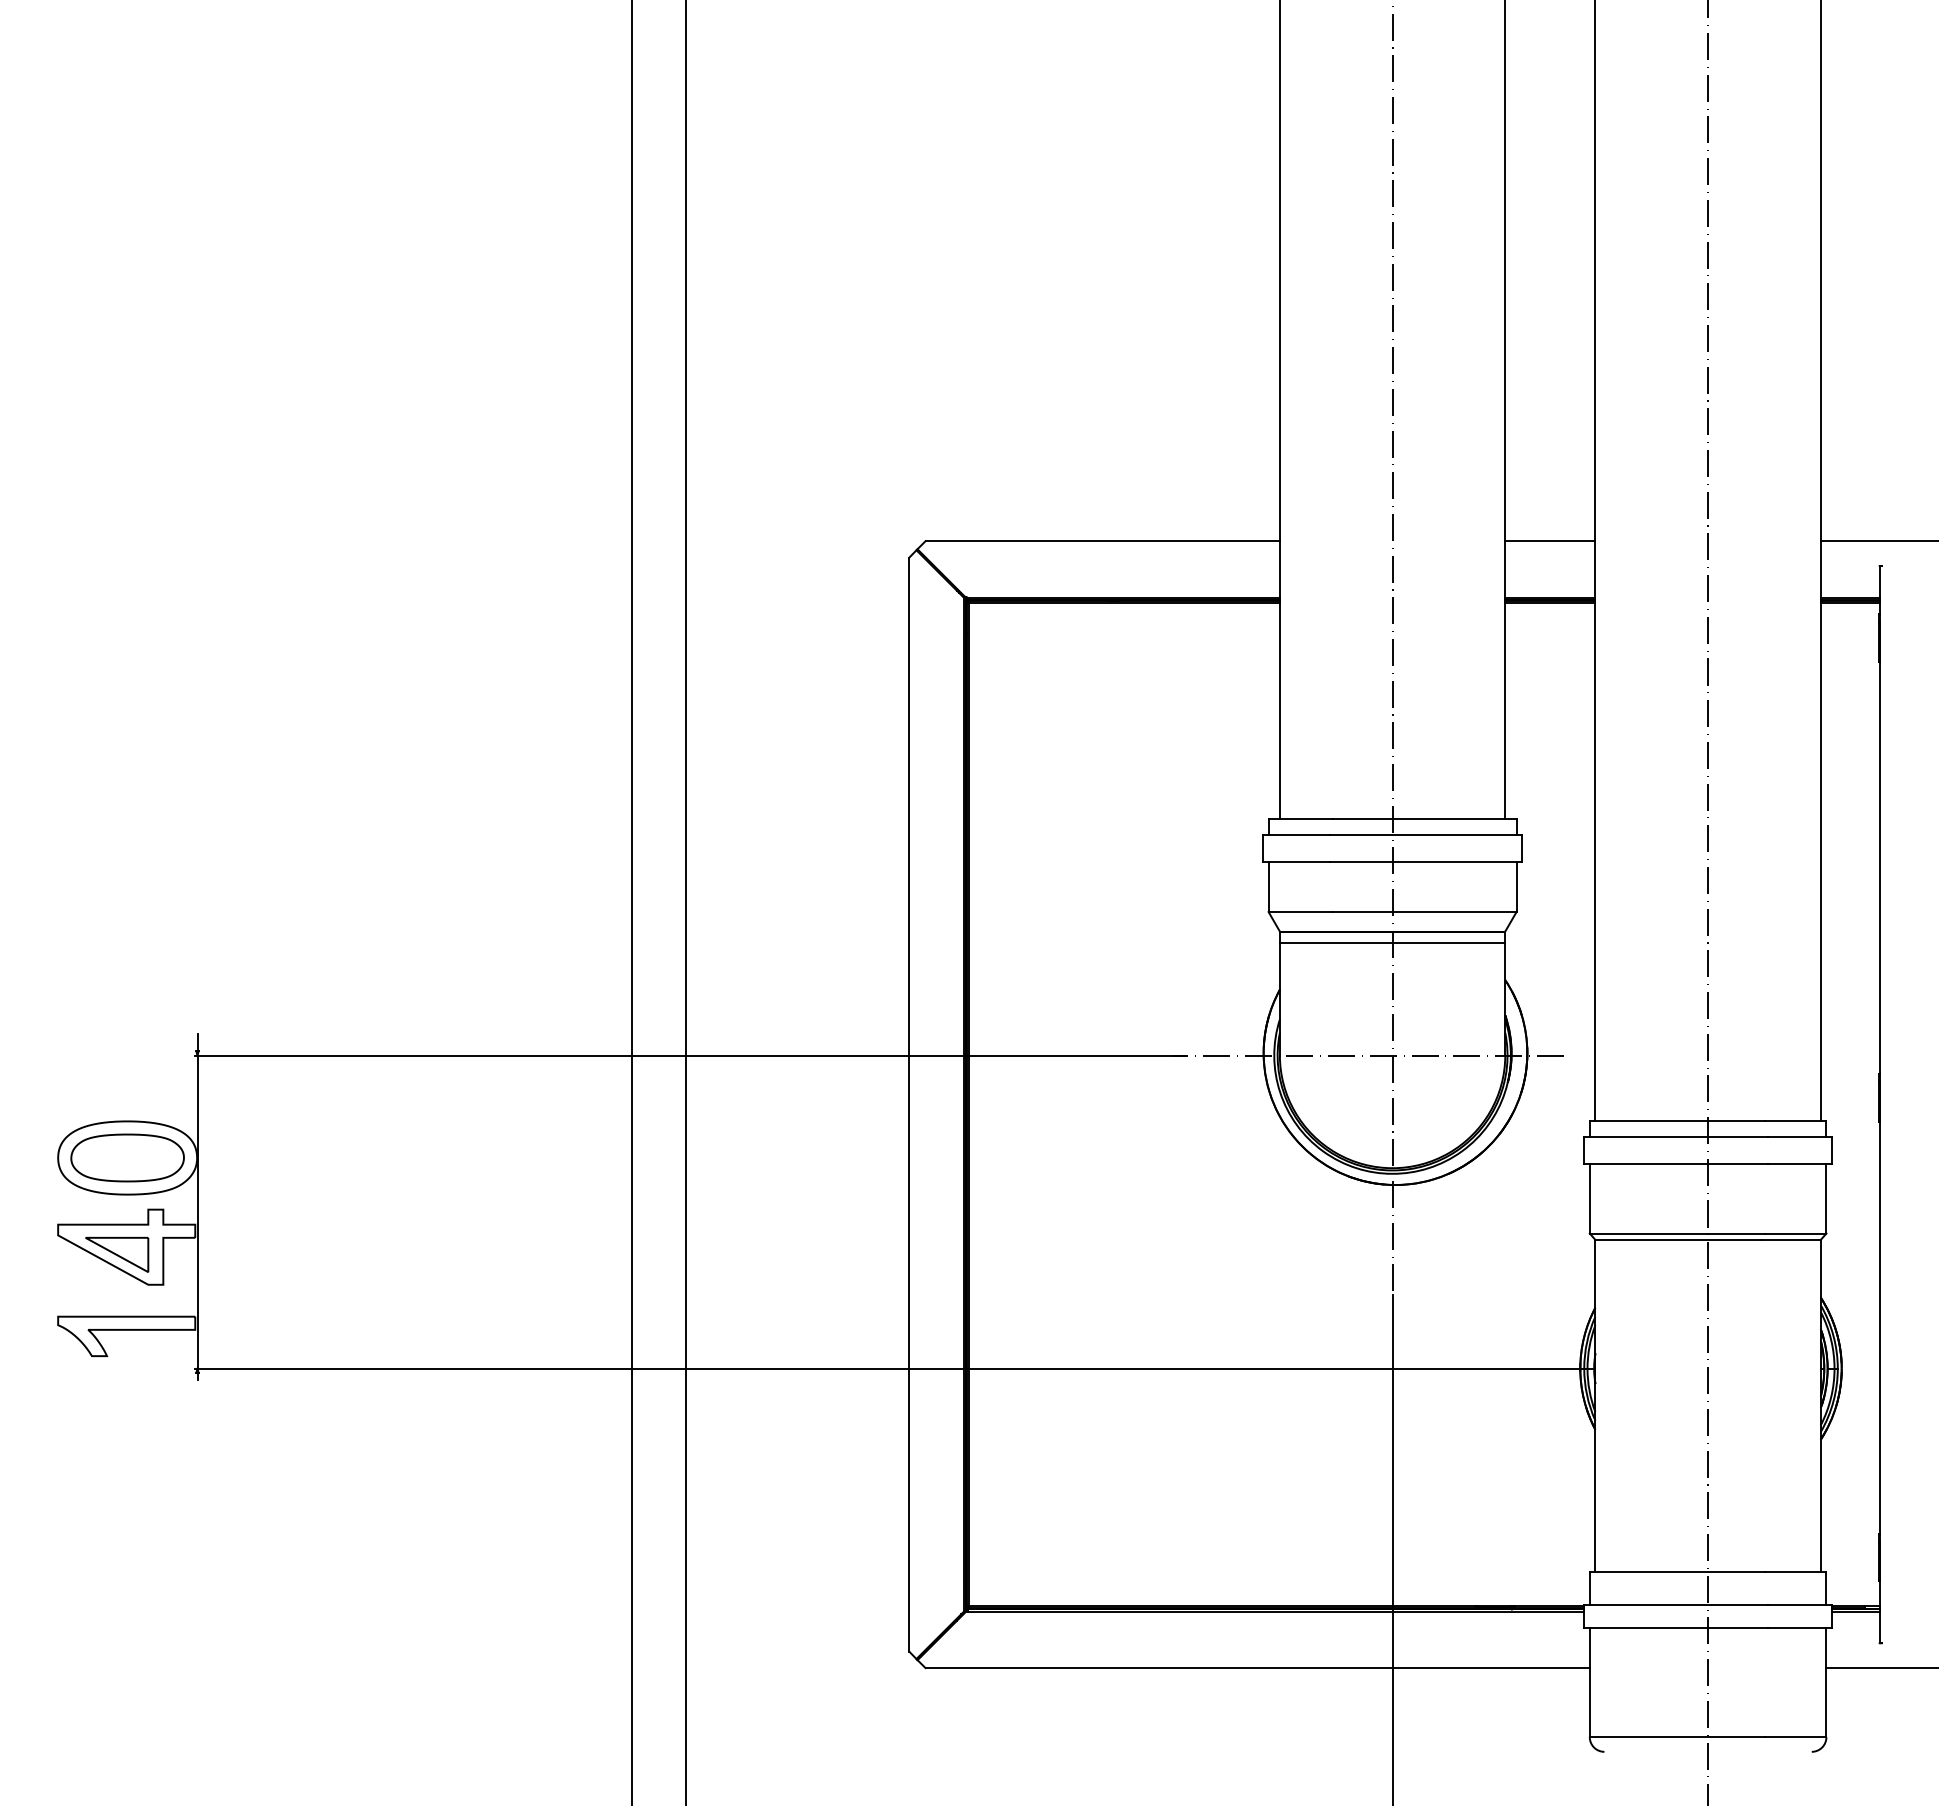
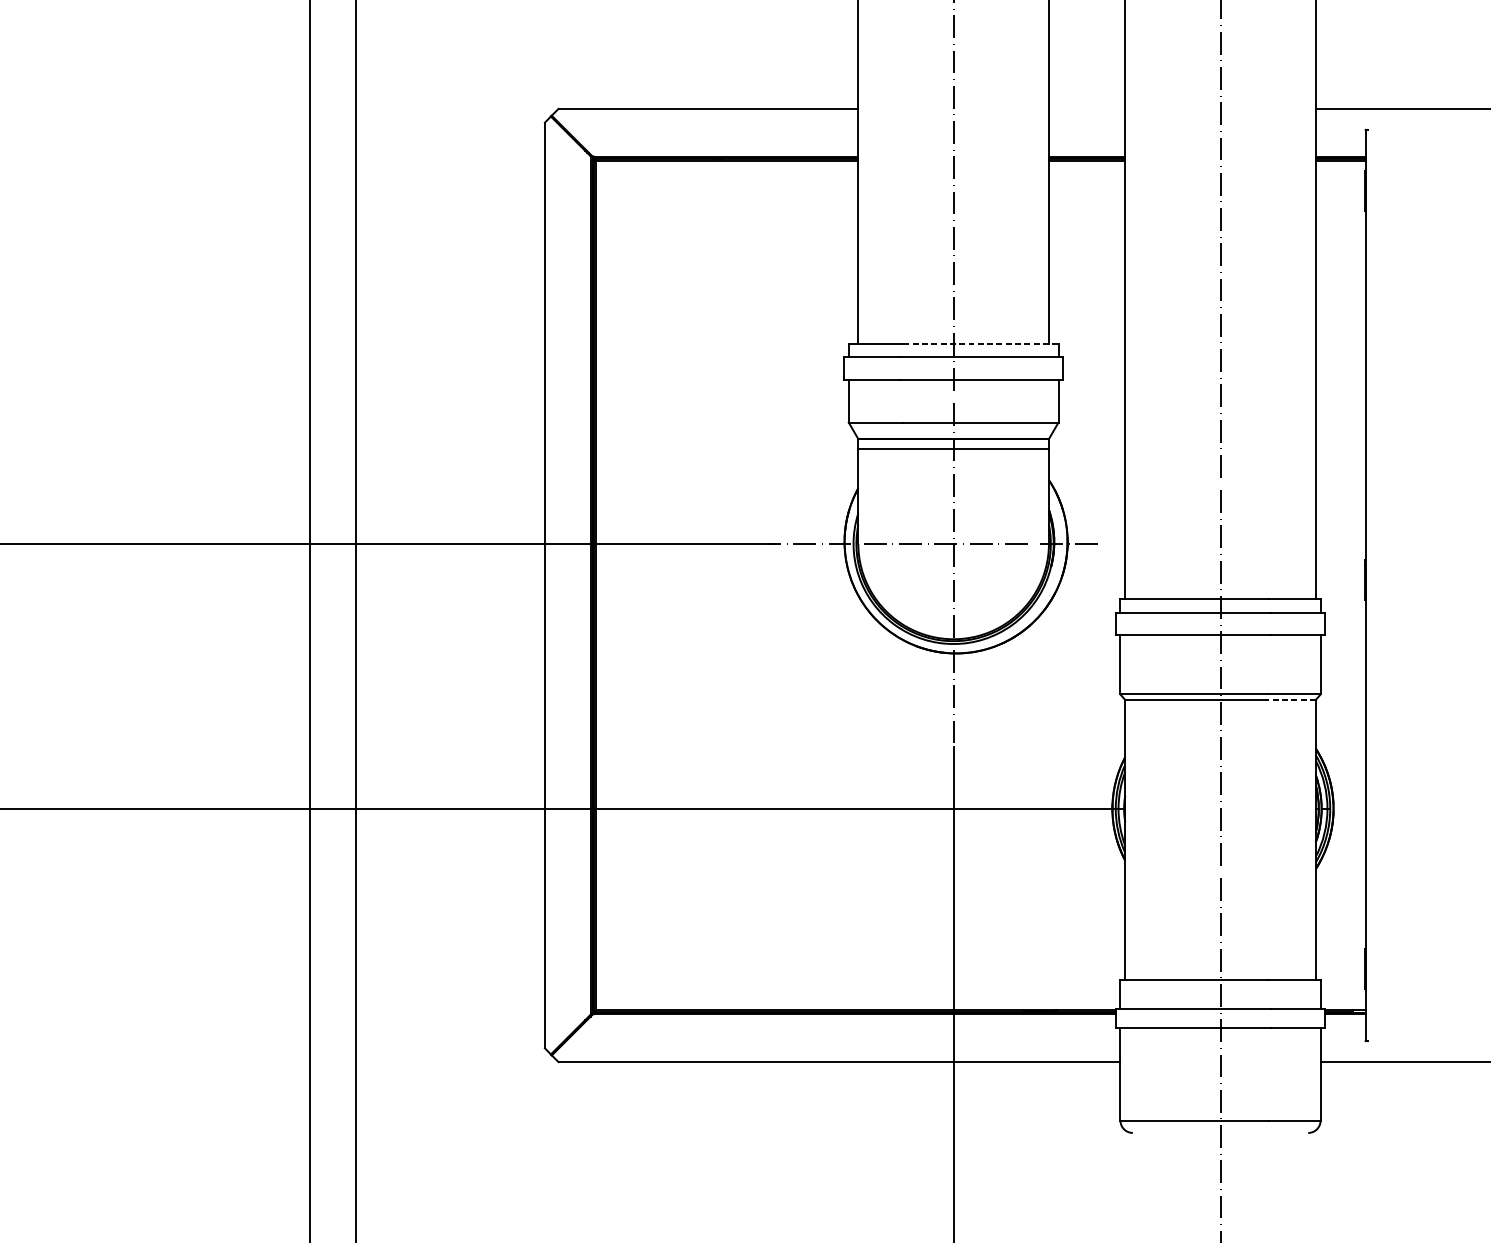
line: (1550, 541) -> (1087, 109), removed
line: (1424, 818) -> (980, 343), solid -> dashed
line: (1790, 1239) -> (1290, 699), solid -> dashed

